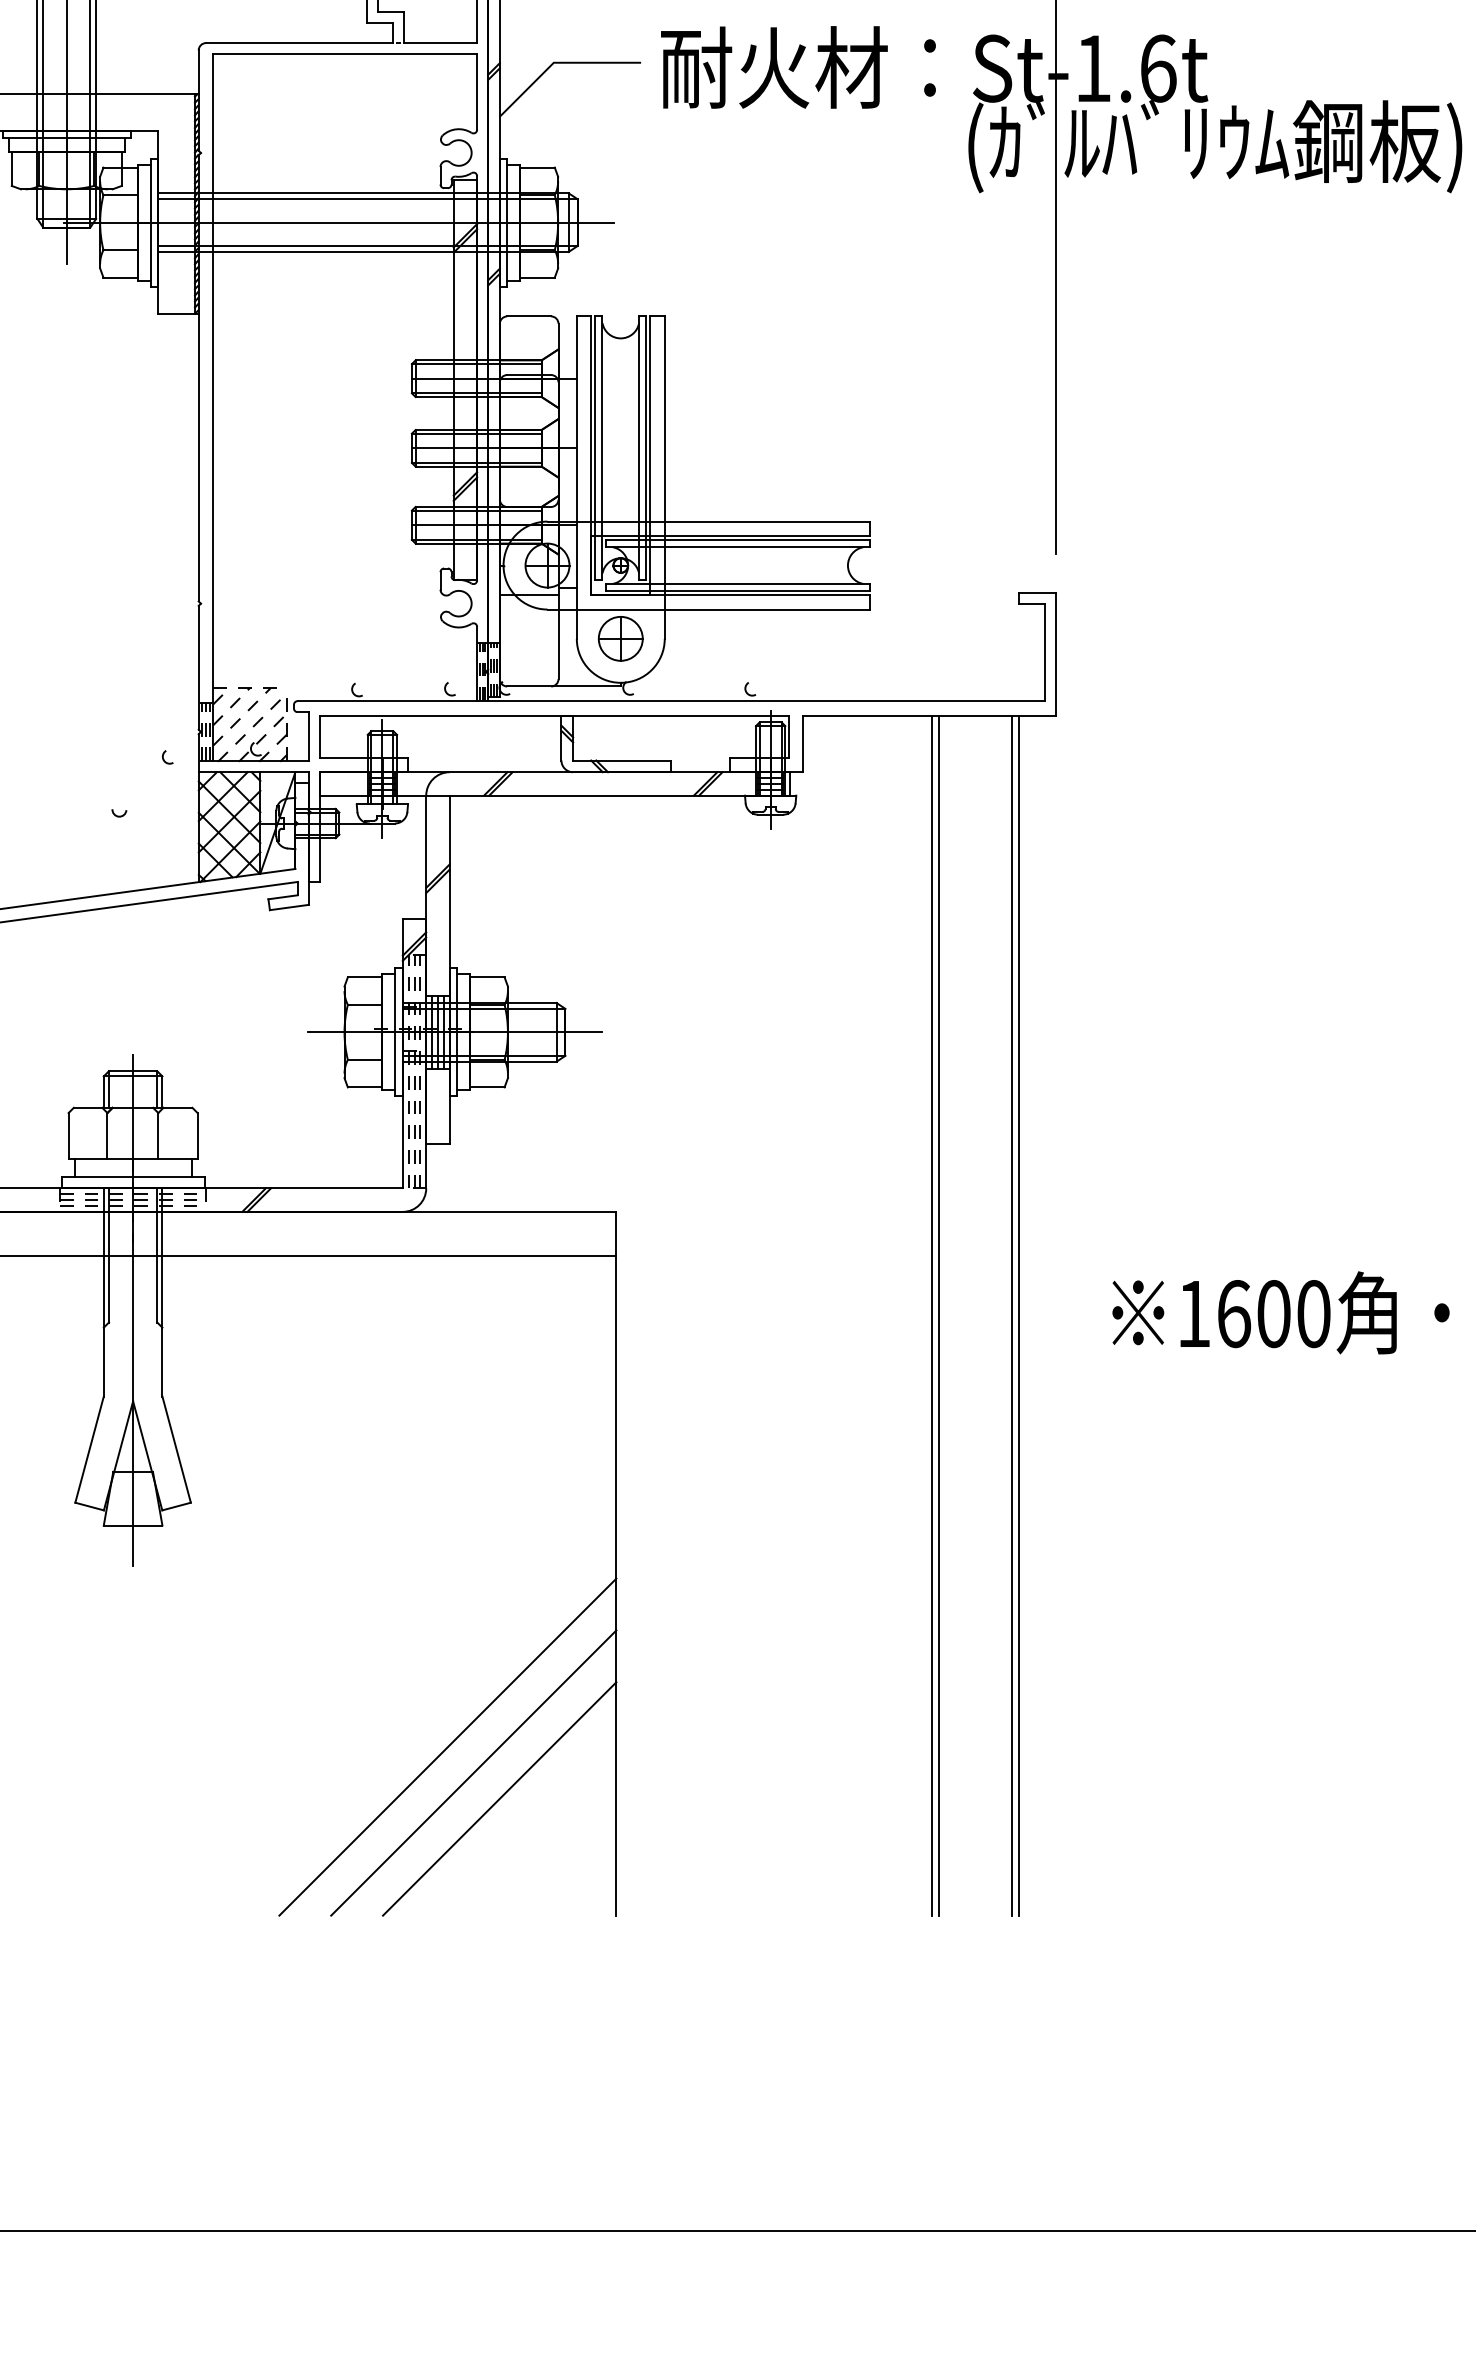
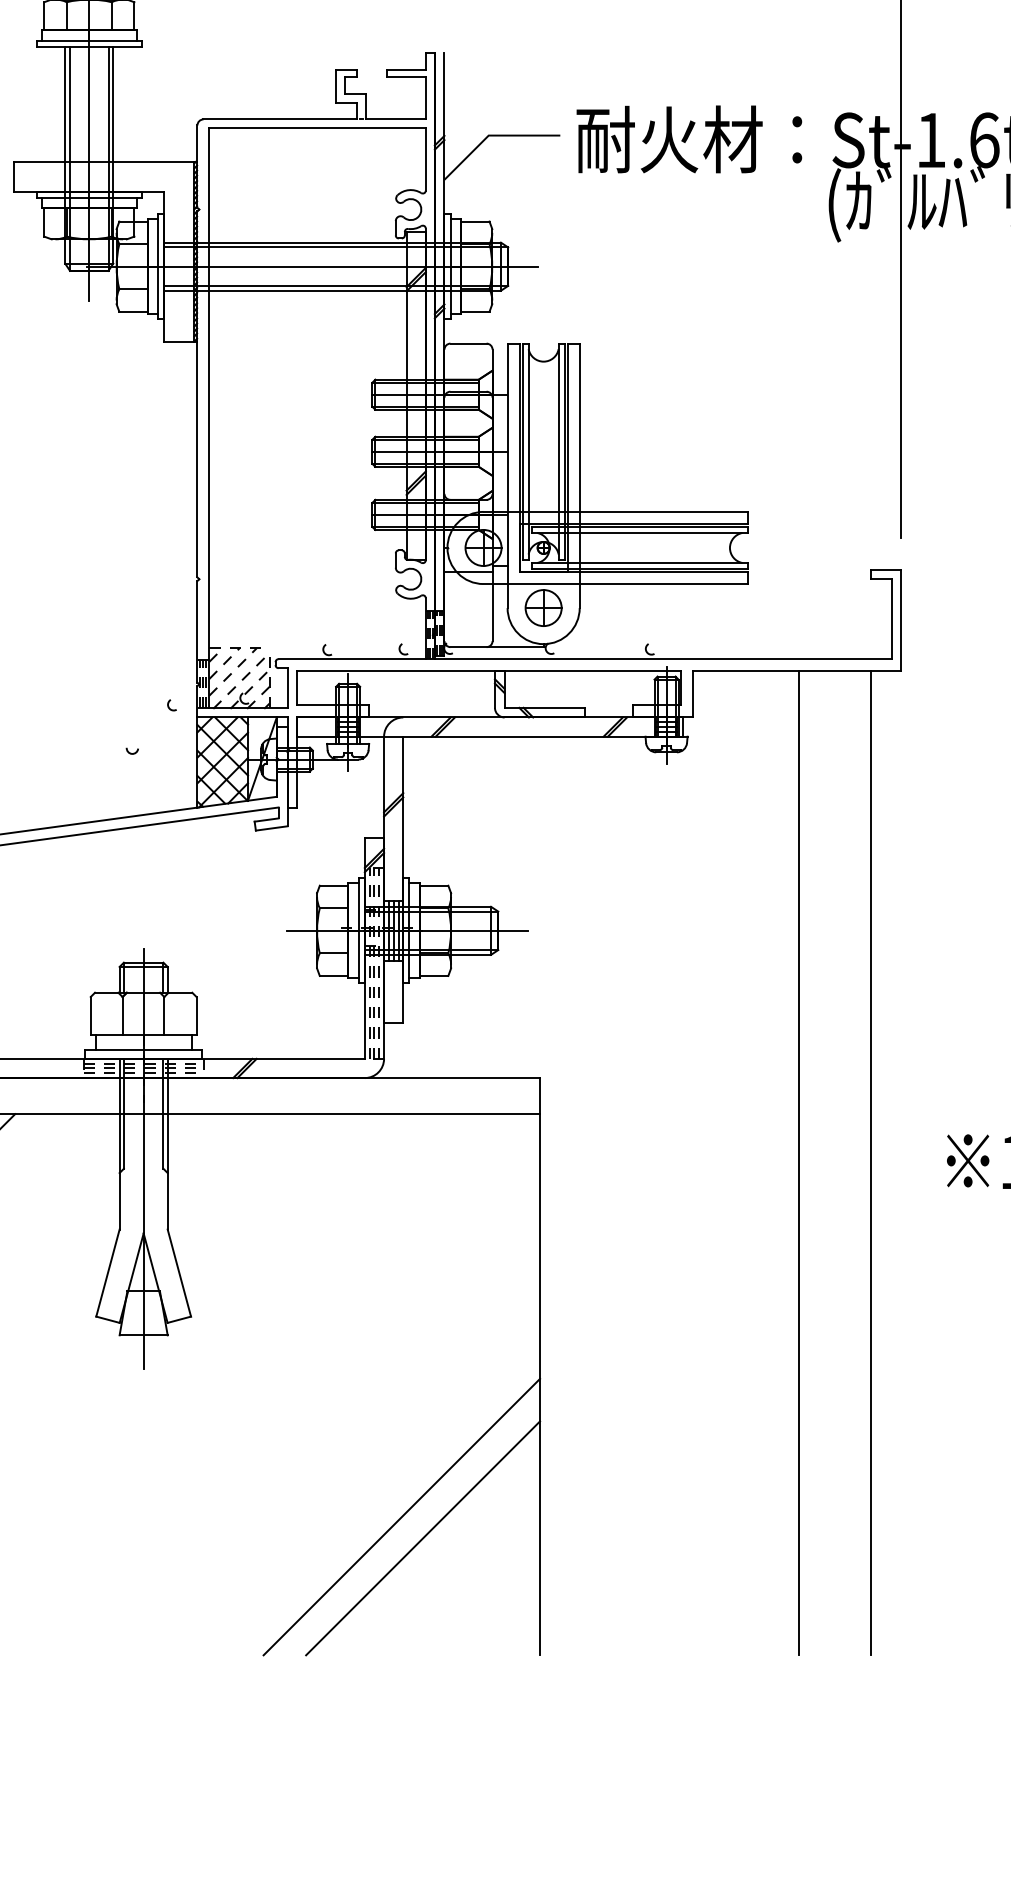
line: (938, 1315) -> (804, 1163), removed
line: (1012, 1315) -> (864, 1163), removed
line: (499, 1798) -> (444, 1559), removed

